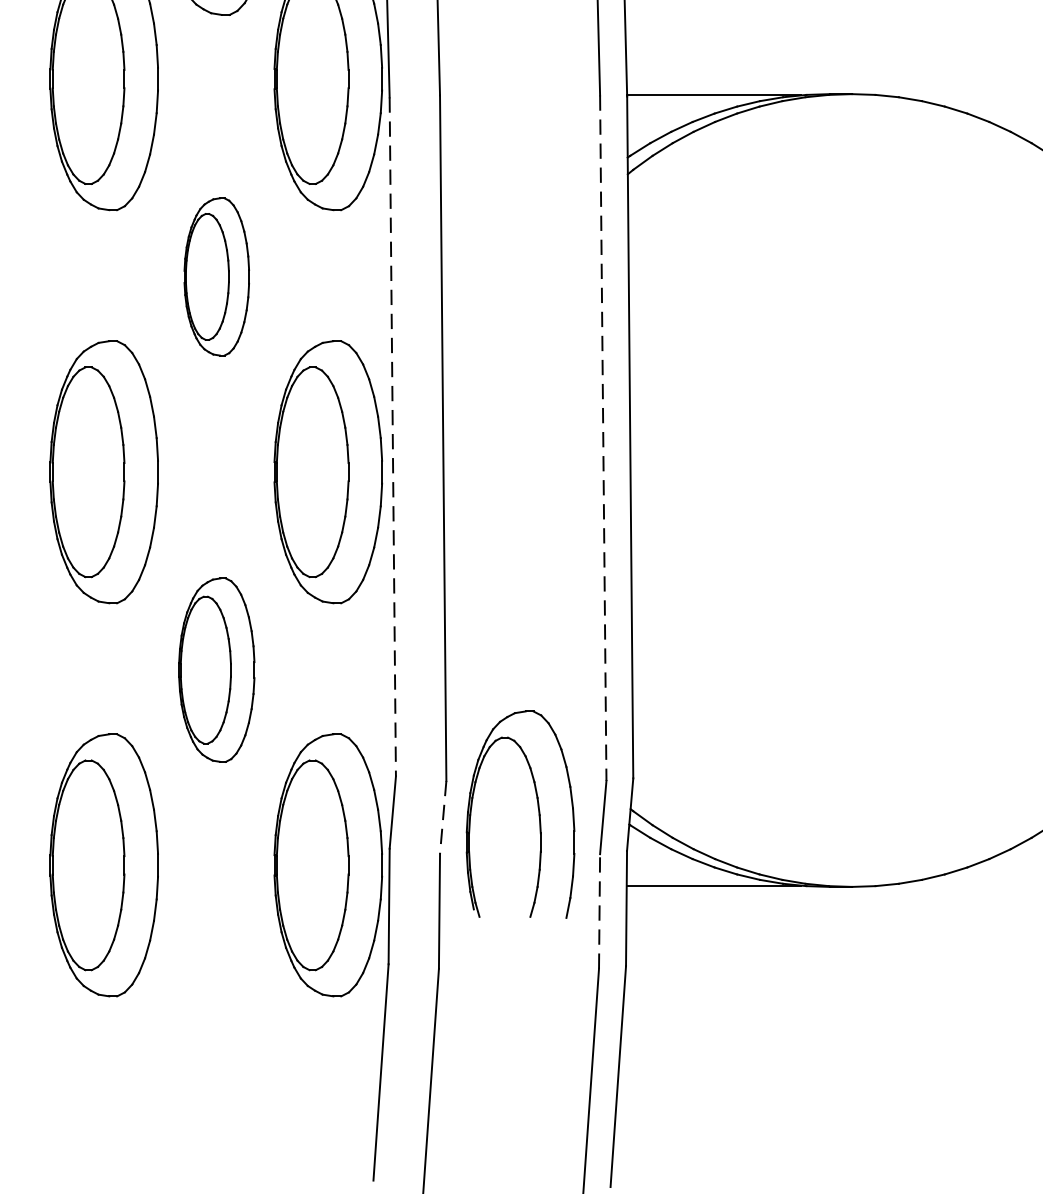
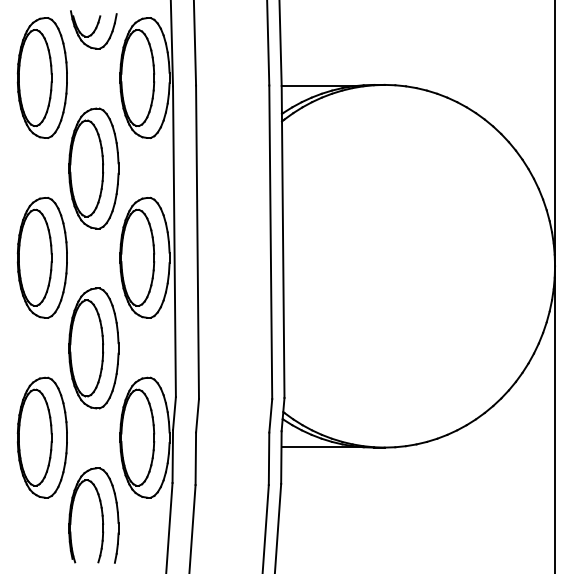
part: (215, 276) -> (93, 168), size x1.67
line: (392, 438) -> (174, 242), dashed -> solid
line: (602, 438) -> (270, 242), dashed -> solid
part: (215, 670) -> (93, 348), size x1.43
part: (537, 814) -> (101, 515), moved
line: (443, 816) -> (197, 415), dashed -> solid
line: (600, 910) -> (269, 458), dashed -> solid

